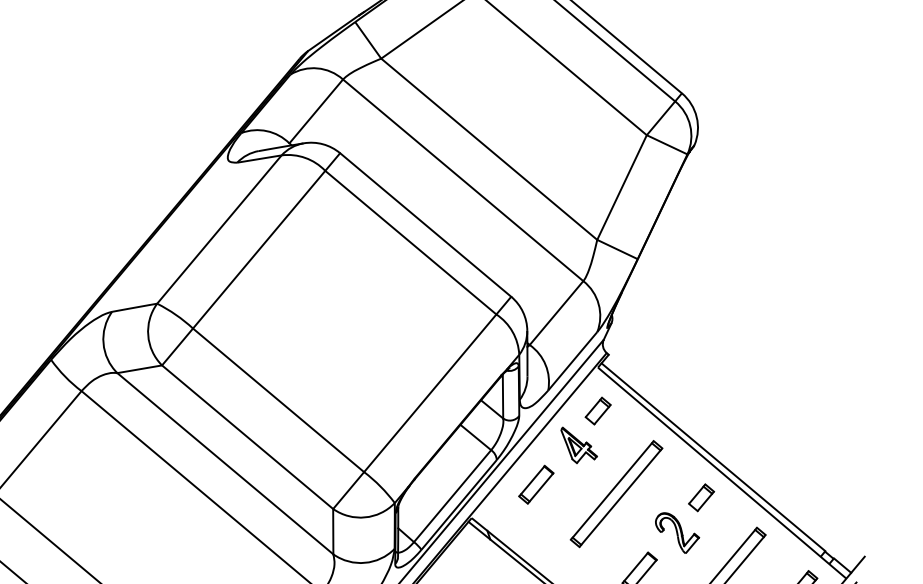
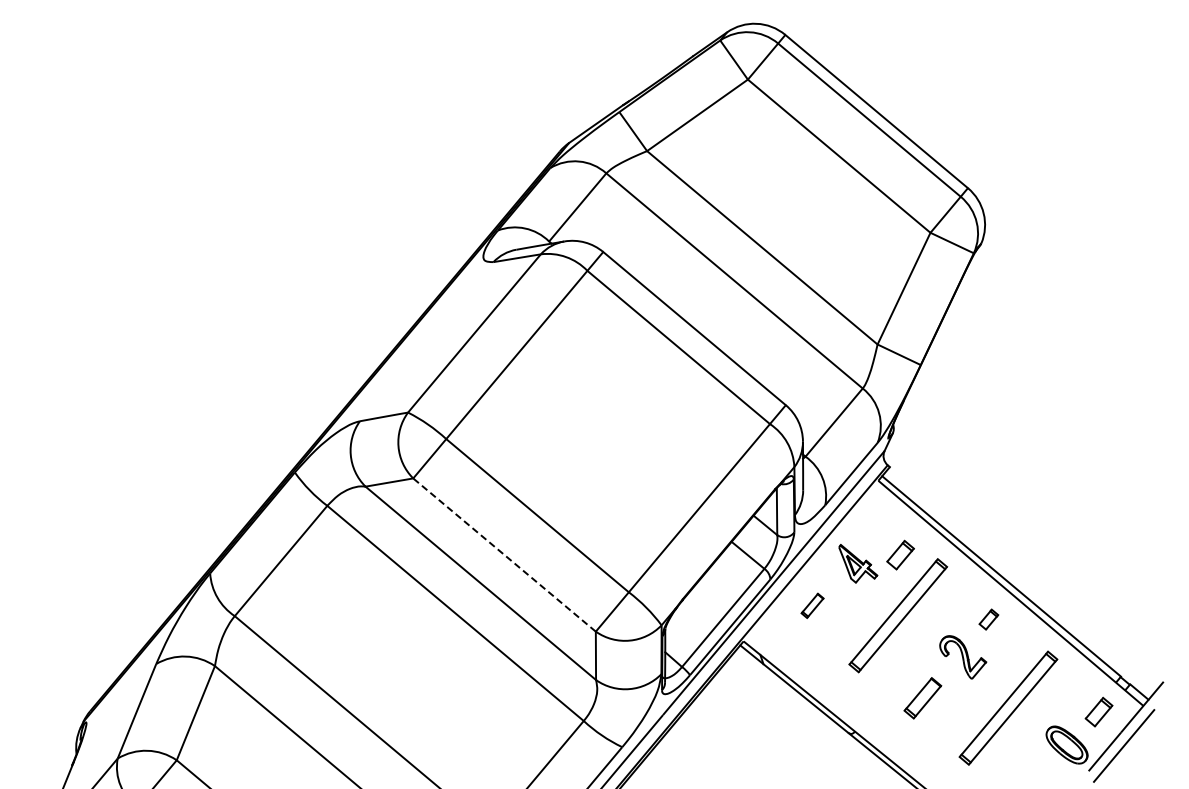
part: (598, 410) -> (900, 554), moved
line: (247, 436) -> (504, 554), solid -> dashed
part: (536, 484) -> (812, 605), size x0.6
part: (701, 497) -> (988, 619), size x0.7

